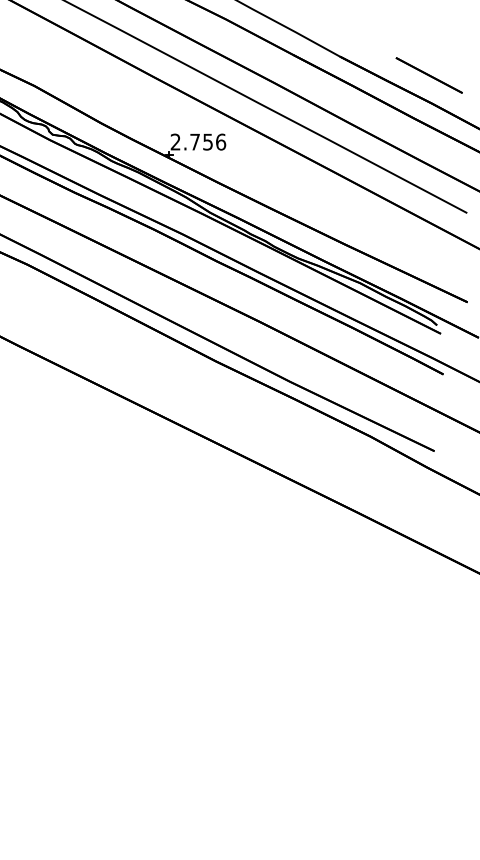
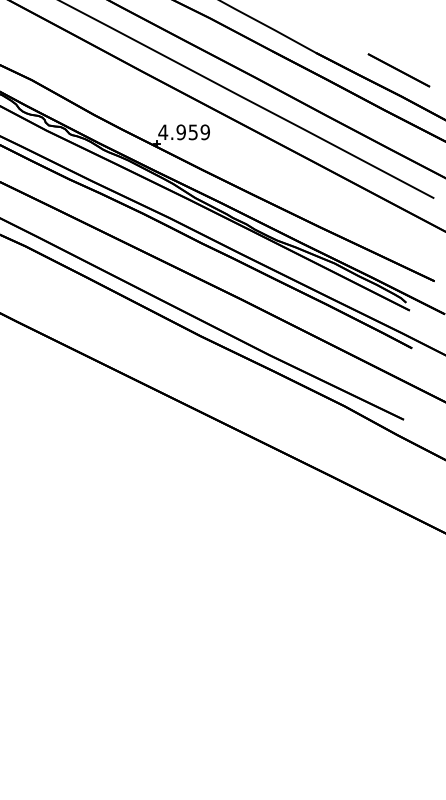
text: (198, 141) -> (184, 131), 2.756 -> 4.959

